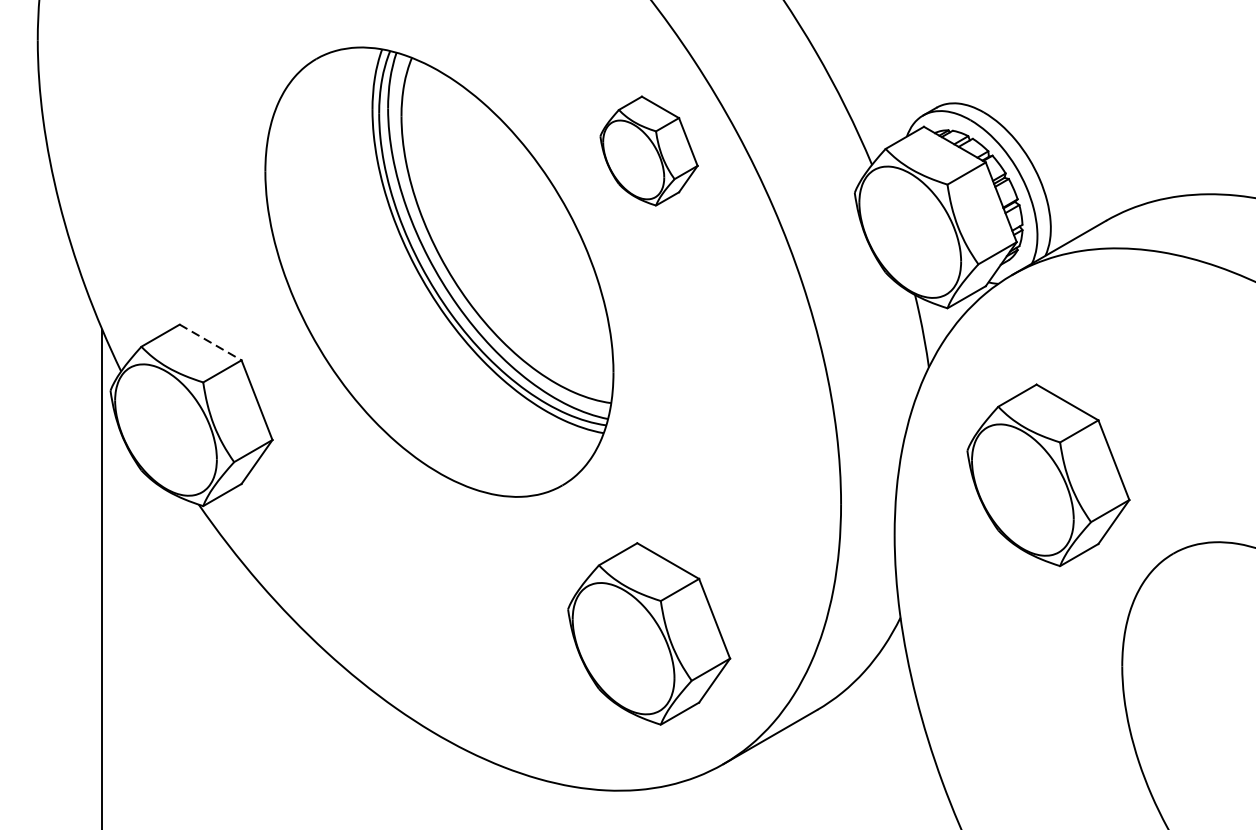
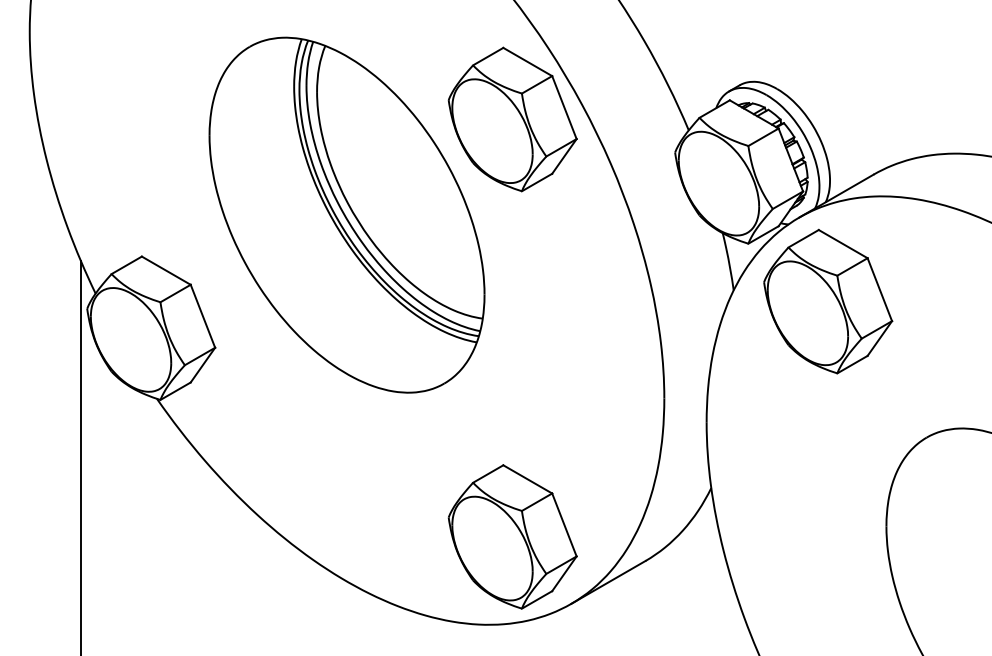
part: (648, 151) -> (512, 119), size x1.67
line: (210, 342) -> (166, 270), dashed -> solid
part: (1048, 475) -> (828, 301), moved
part: (648, 633) -> (512, 536), moved

